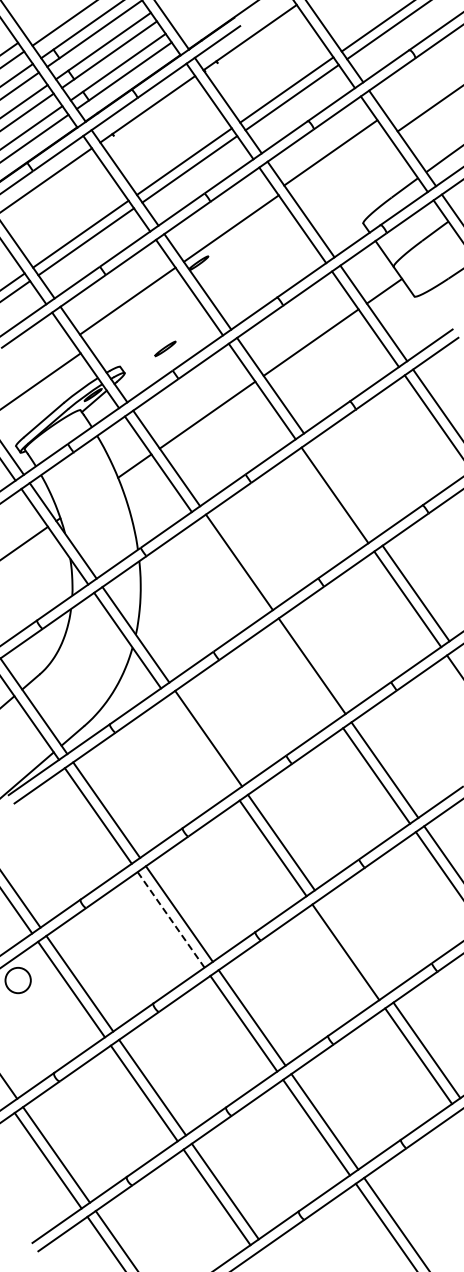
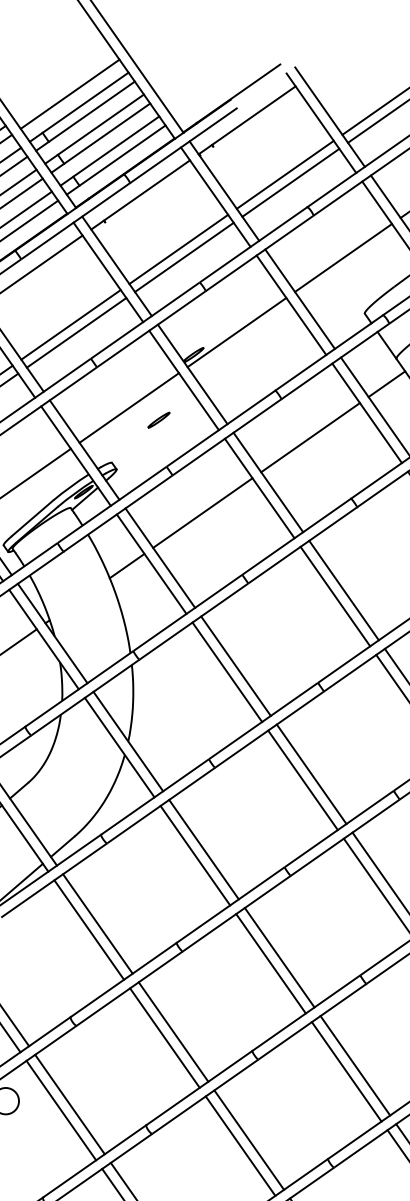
line: (330, 152) -> (343, 257), moved
line: (230, 228) -> (236, 332), moved
line: (127, 300) -> (128, 407), moved
part: (165, 348) -> (159, 419), moved
line: (342, 489) -> (343, 590), added
line: (230, 567) -> (226, 671), added
line: (303, 671) -> (302, 779), added
line: (199, 744) -> (194, 855), added
line: (171, 920) -> (165, 1038), dashed -> solid
line: (353, 946) -> (354, 1065), added

